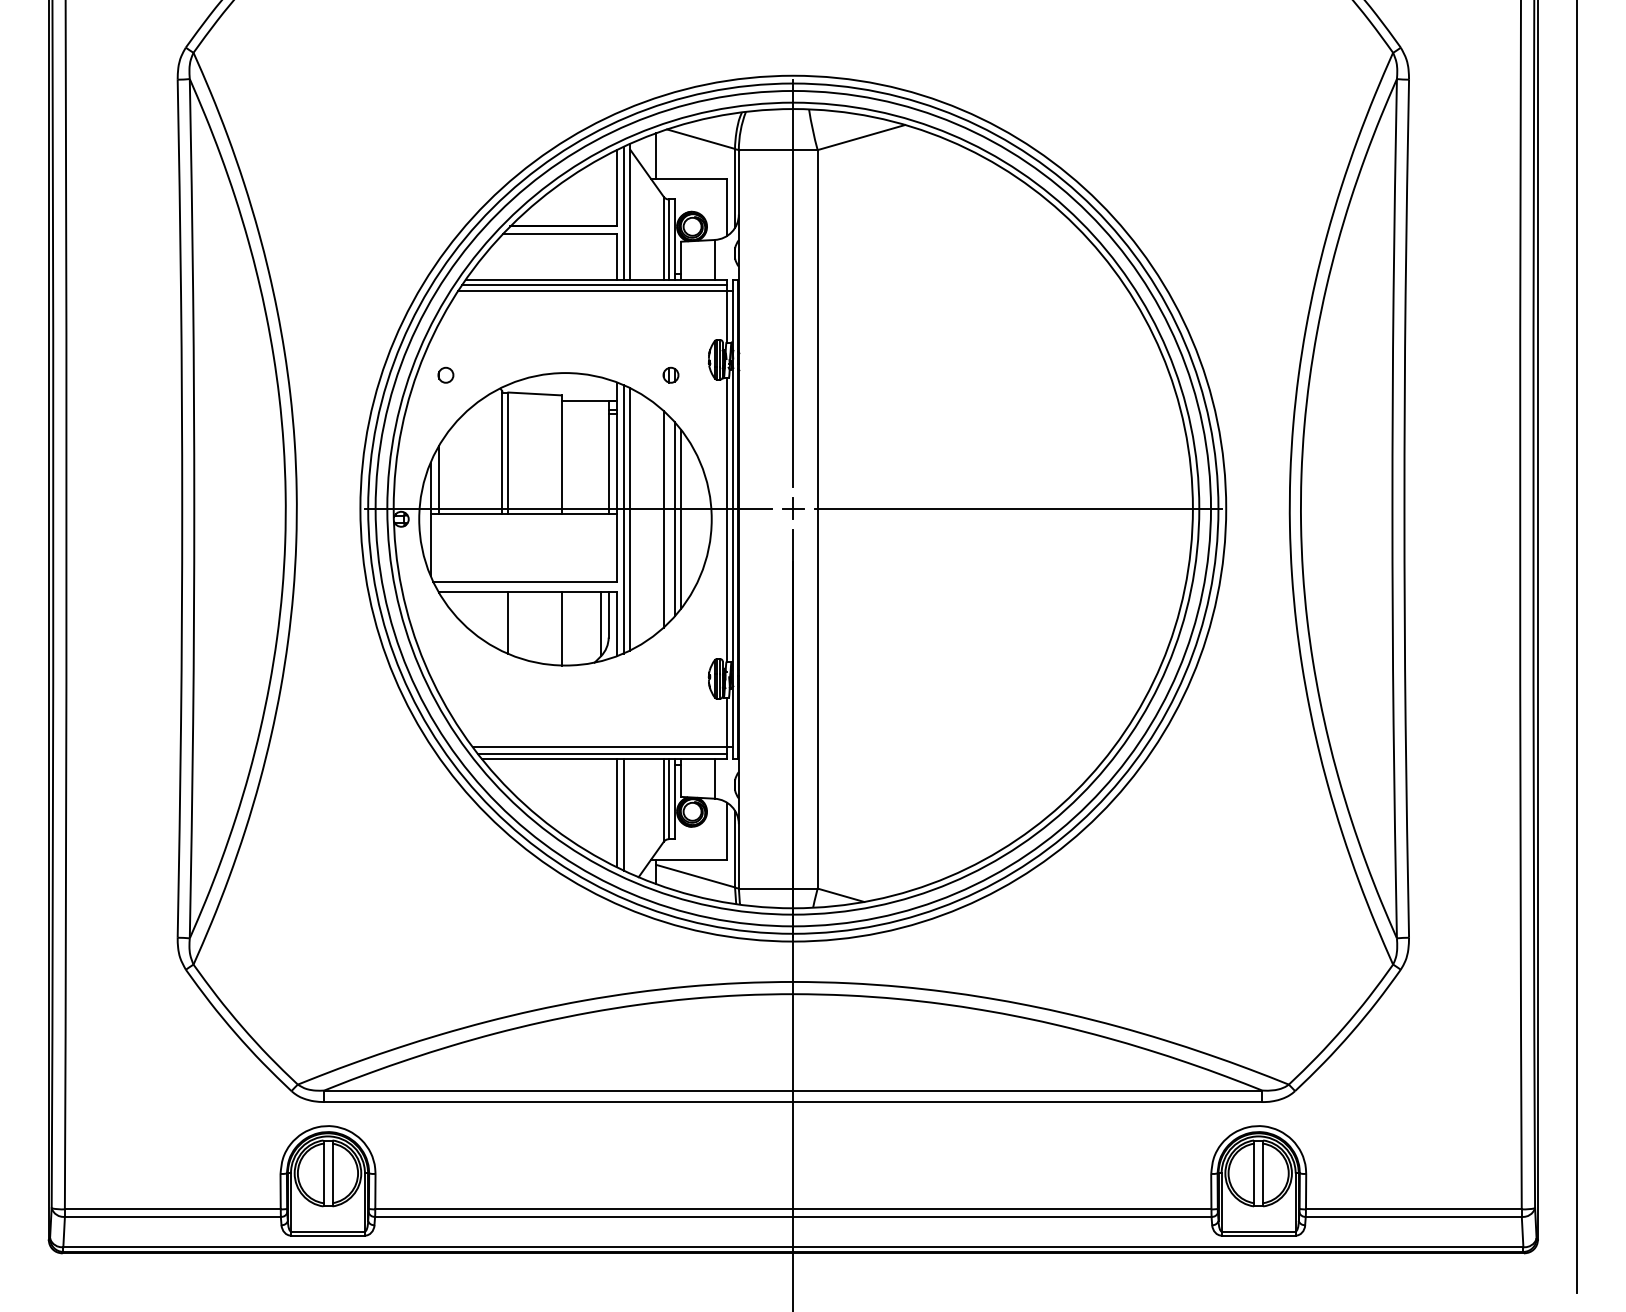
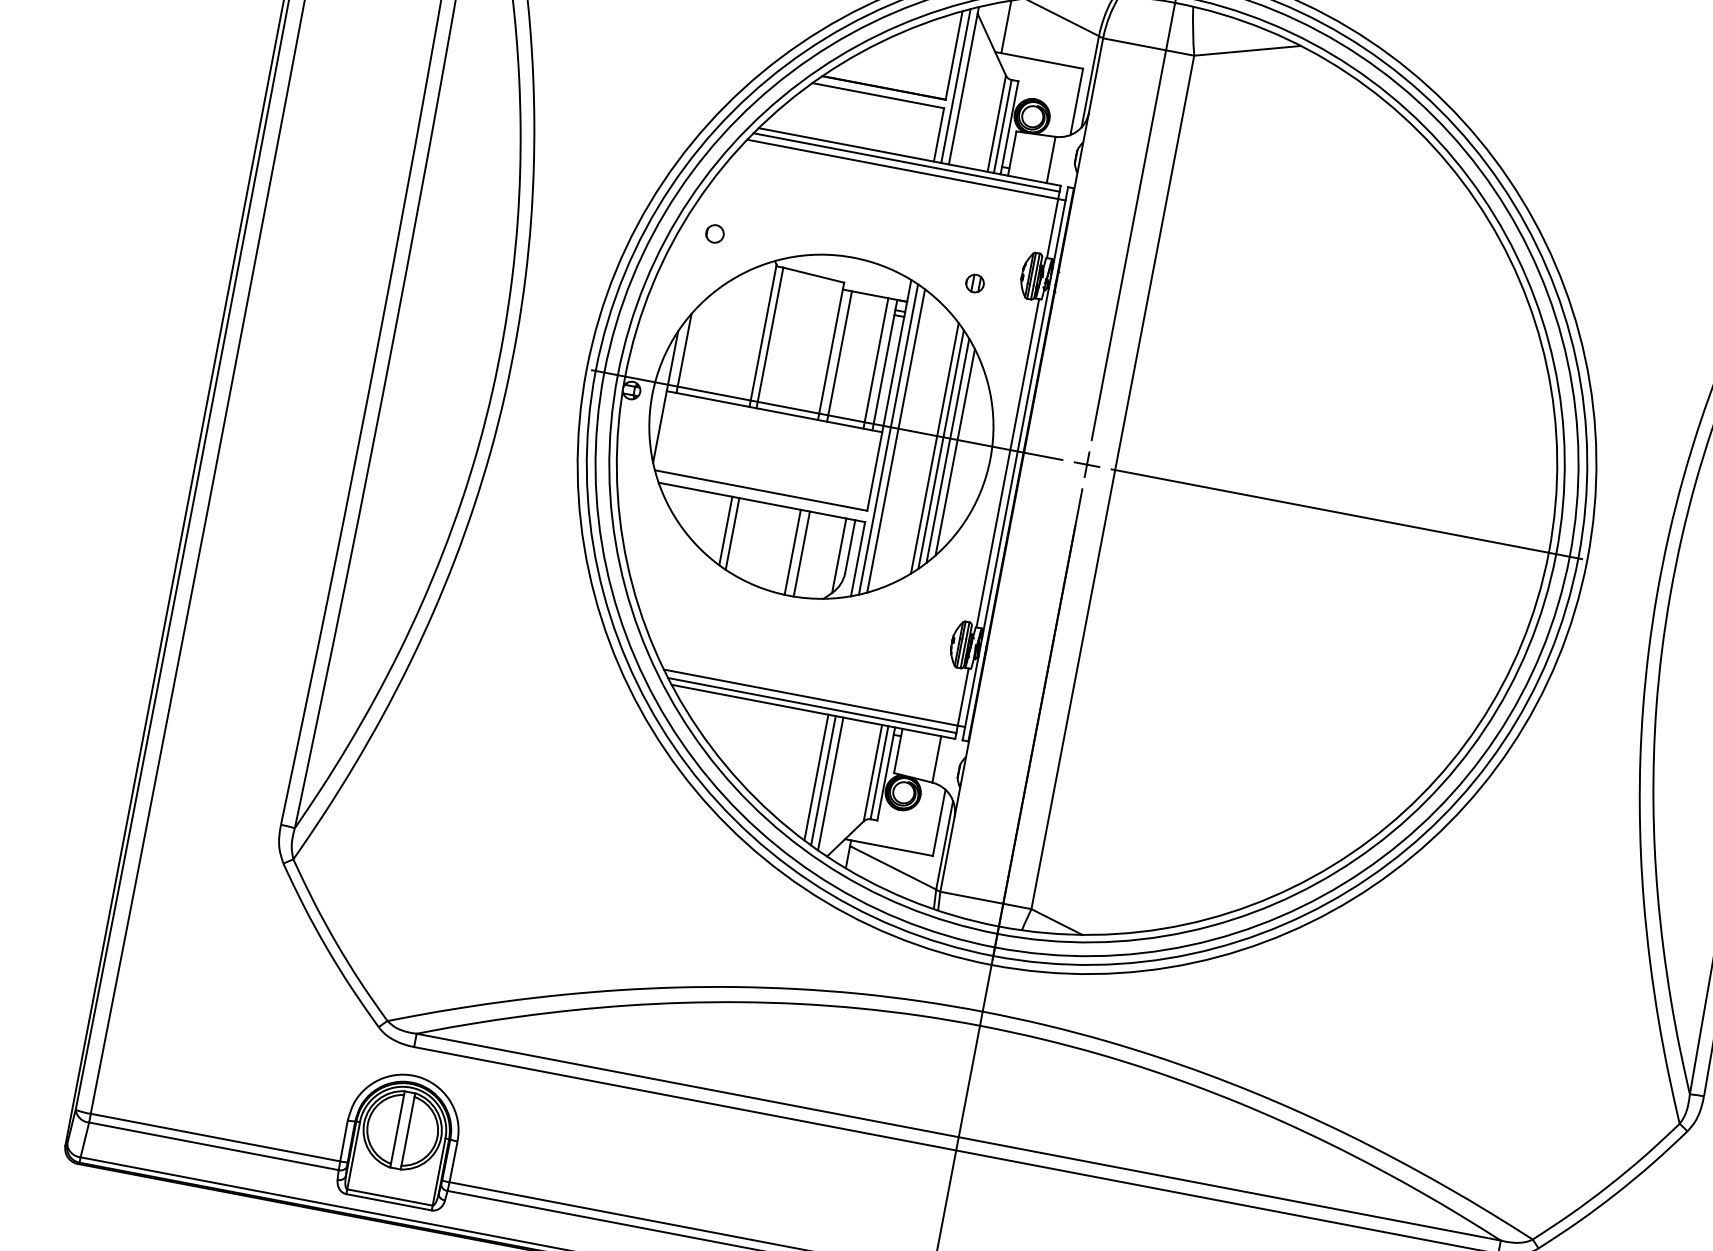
line: (569, 457) -> (839, 356), added
line: (600, 457) -> (875, 363), added
line: (669, 519) -> (941, 449), added
line: (502, 621) -> (726, 530), added
line: (569, 628) -> (801, 553), added
line: (630, 815) -> (831, 783), added

